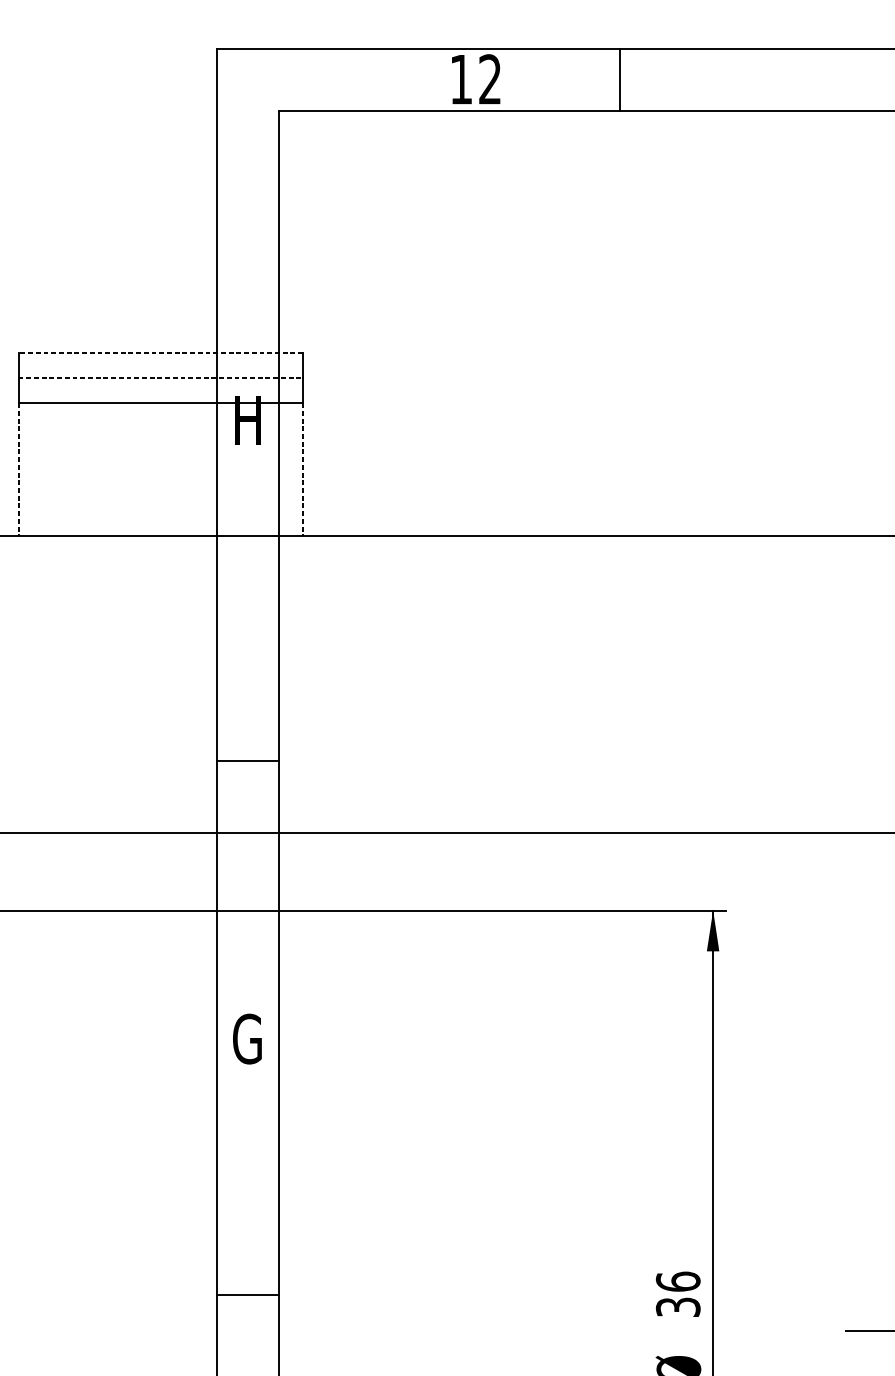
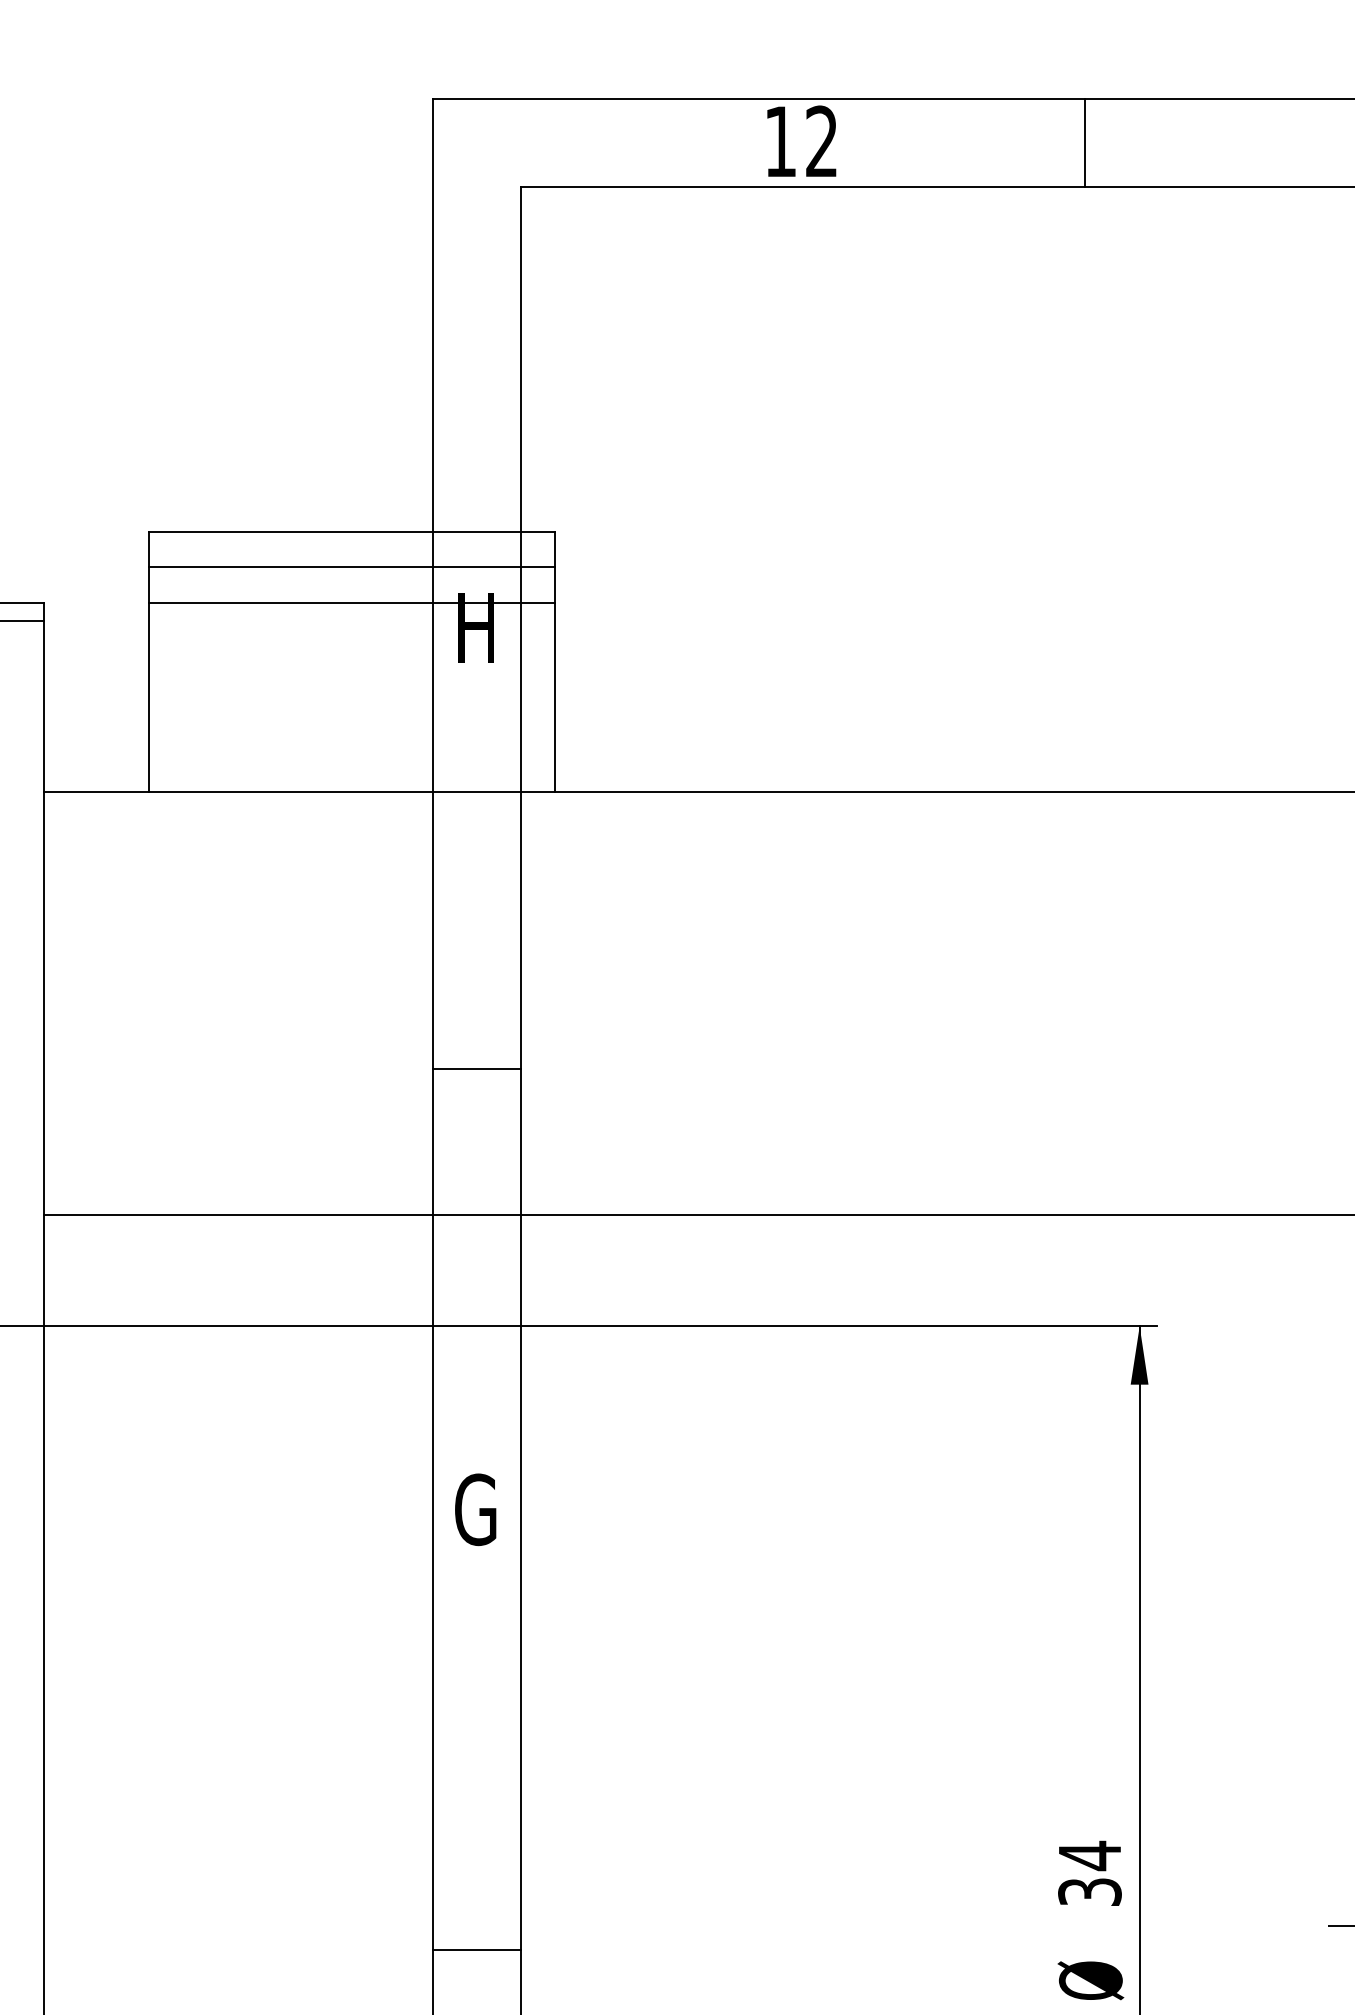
line: (620, 80) -> (1085, 142), moved
line: (161, 352) -> (352, 531), dashed -> solid
line: (161, 377) -> (352, 566), dashed -> solid
line: (18, 469) -> (149, 697), dashed -> solid
line: (302, 469) -> (554, 697), dashed -> solid
line: (248, 760) -> (476, 1068), moved
text: (677, 1281) -> (1089, 1855), 36 -> 34
line: (248, 1294) -> (476, 1950), moved

